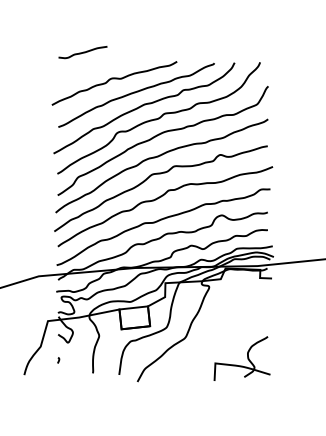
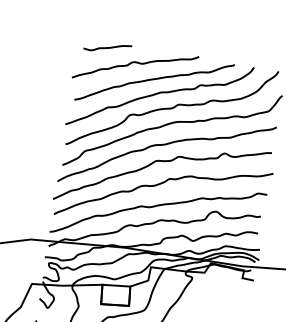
curve: (82, 52) -> (107, 47), moved

